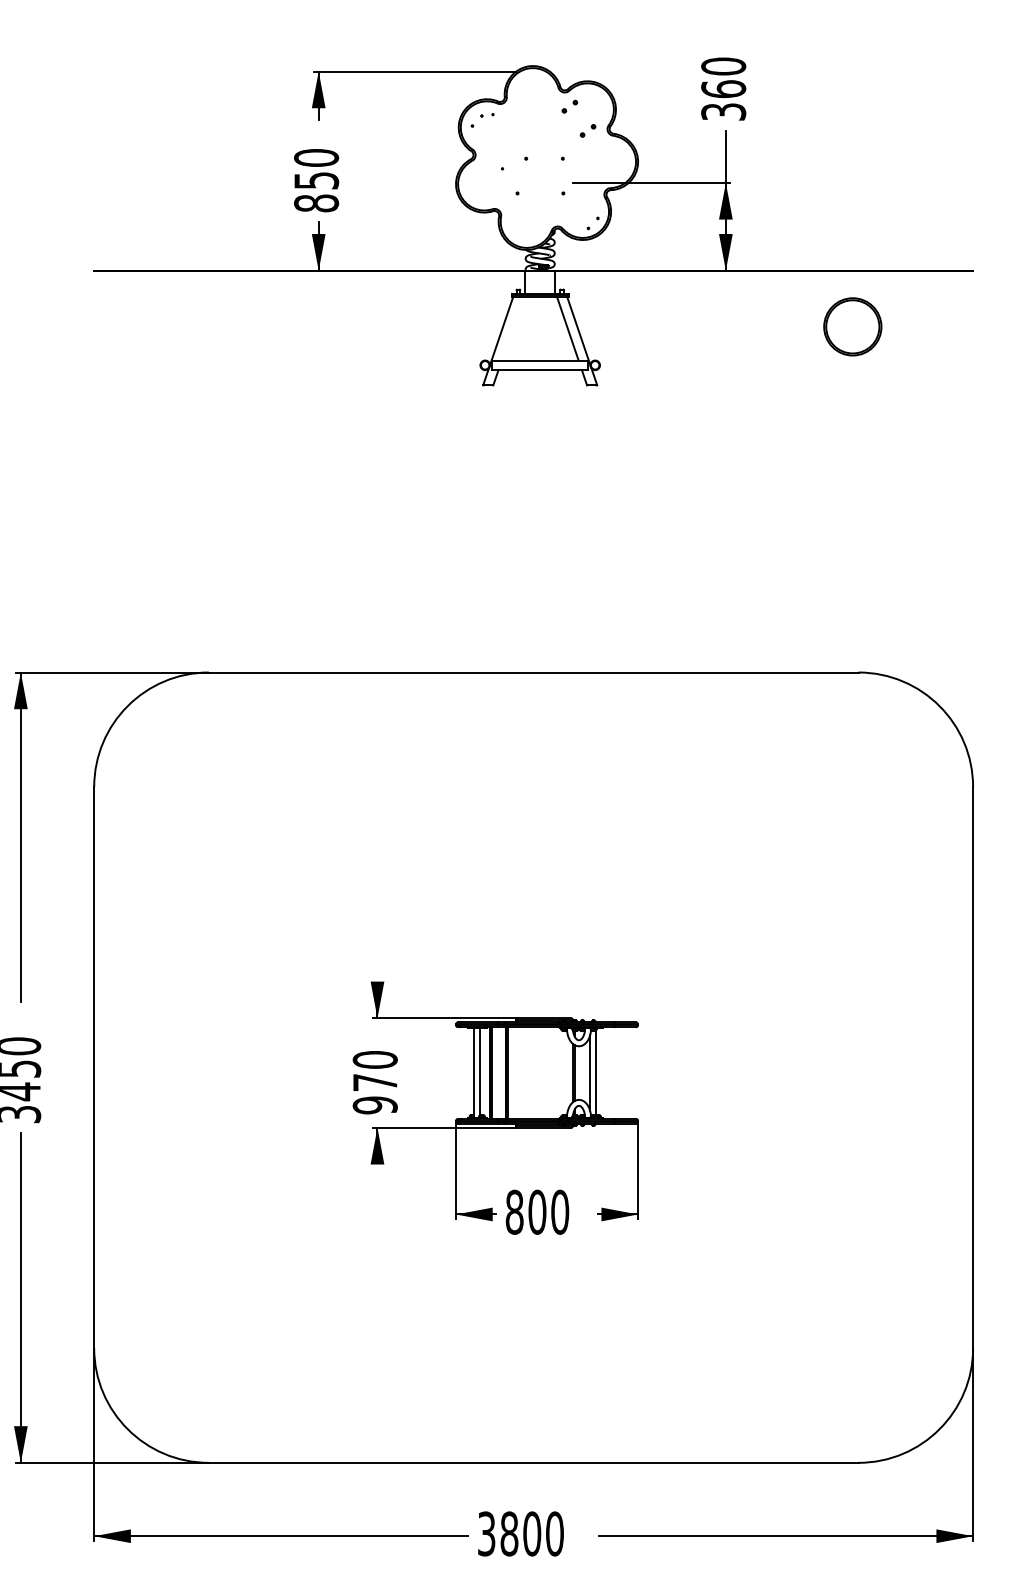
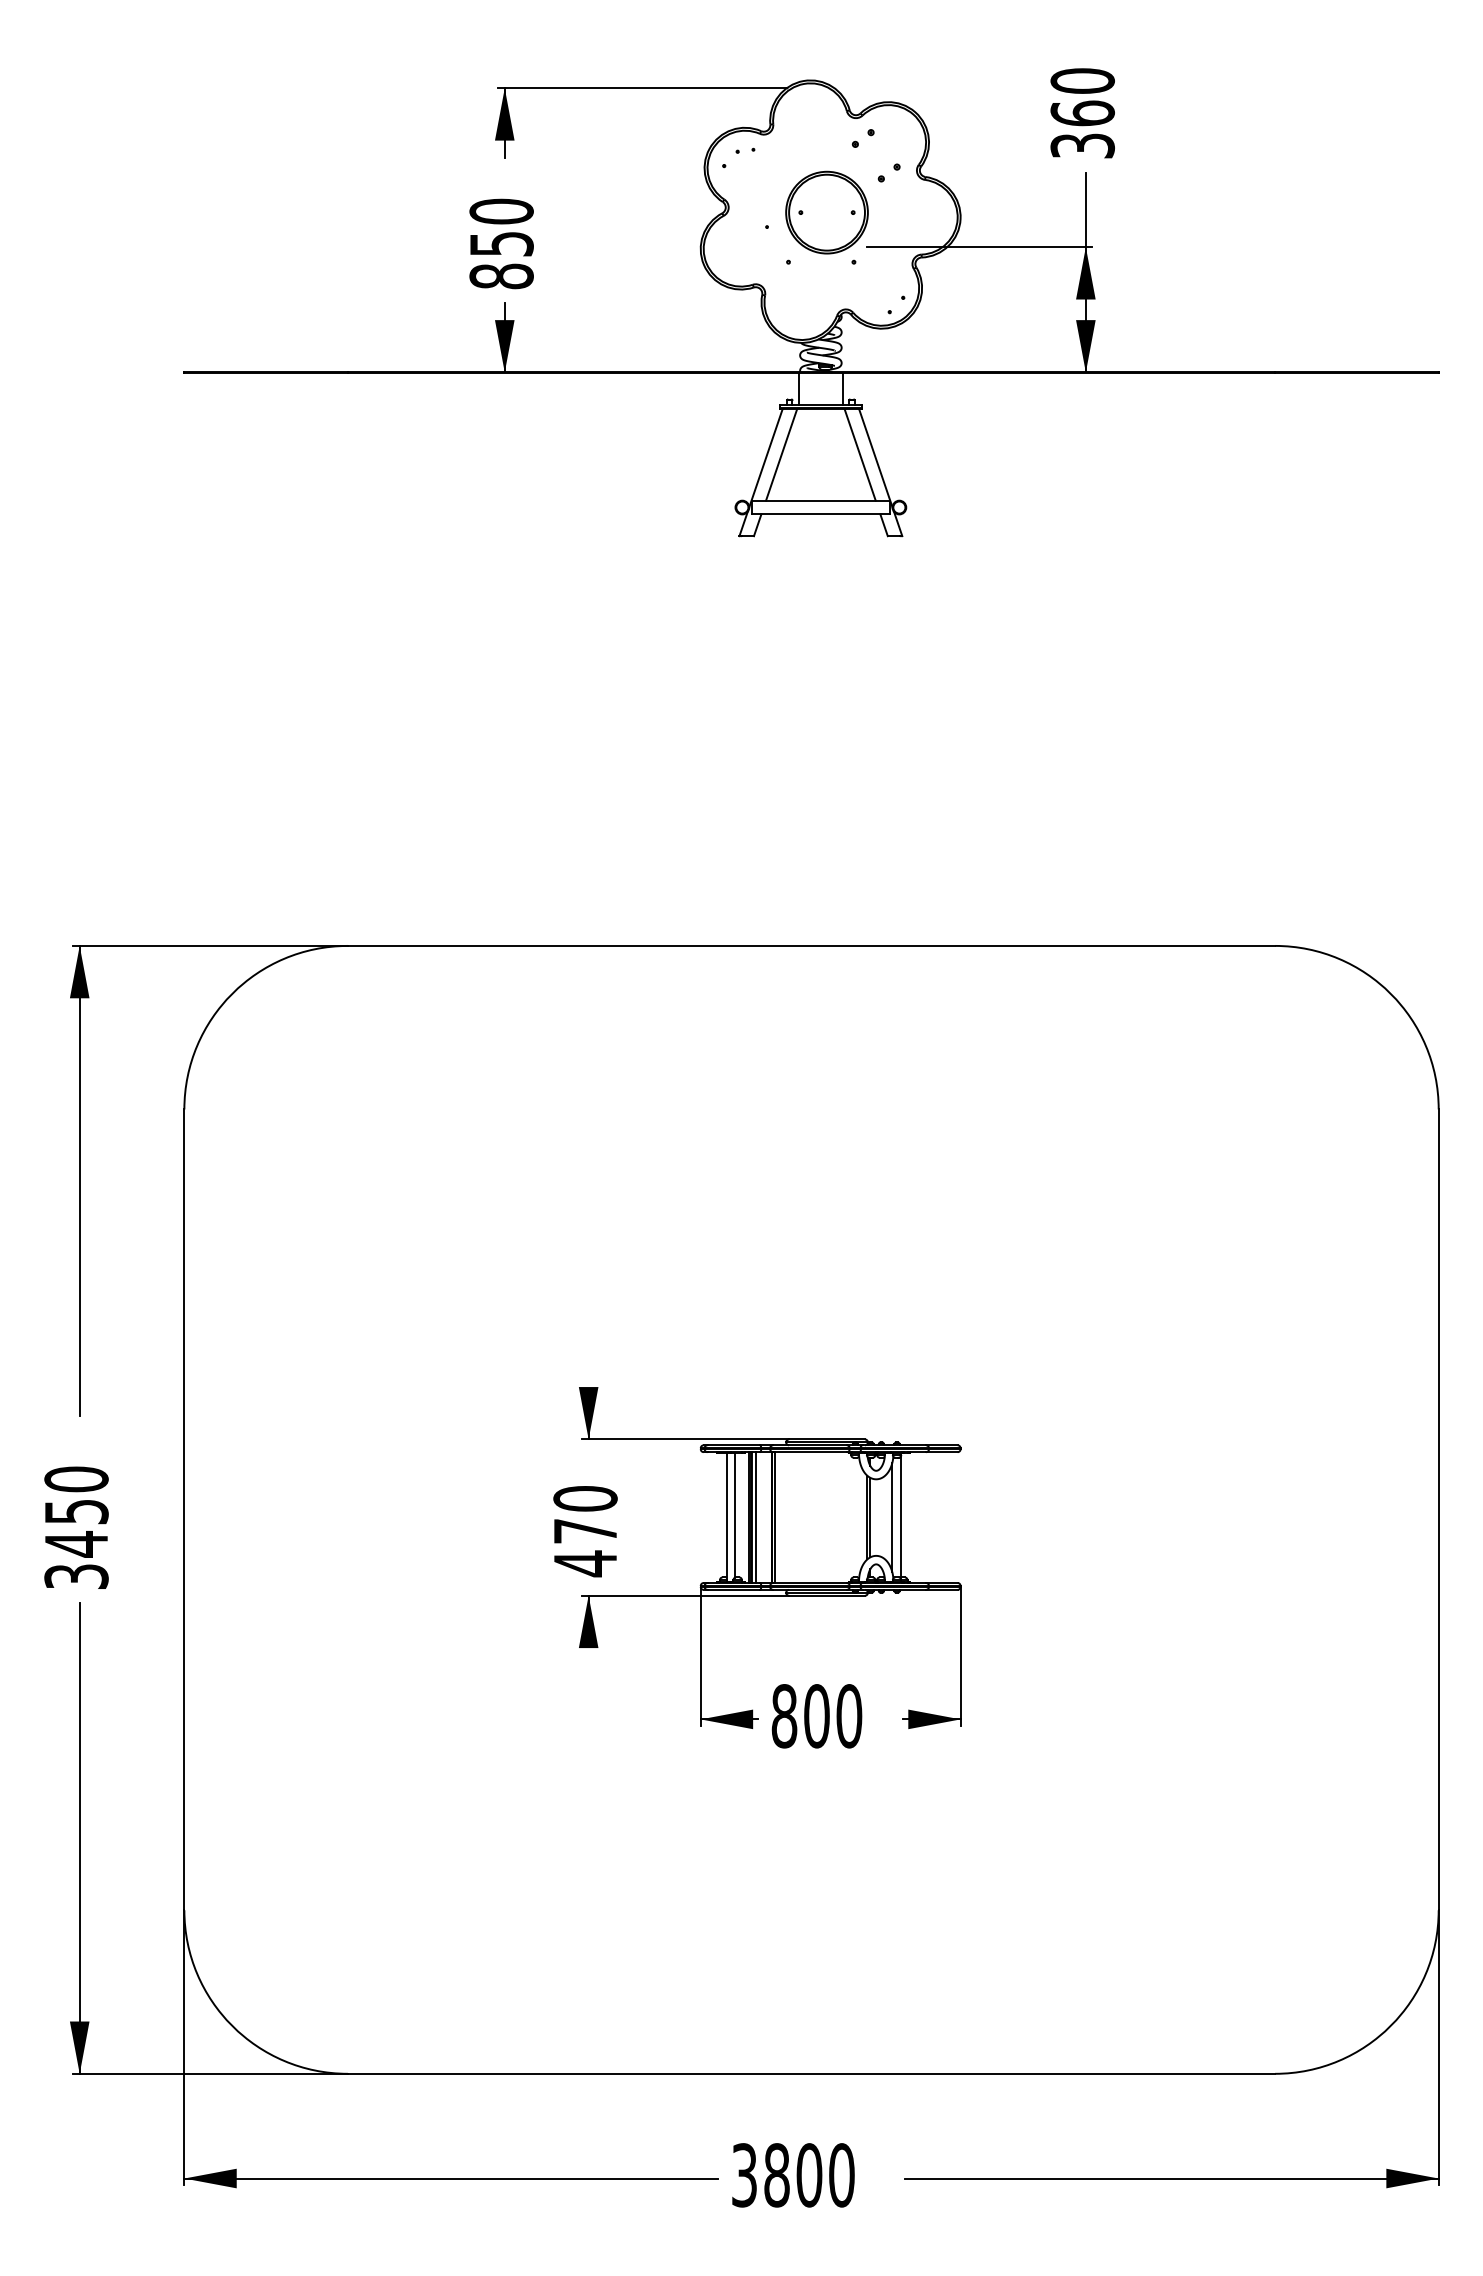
part: (852, 326) -> (826, 212), moved
line: (512, 328) -> (781, 454), added
line: (494, 1073) -> (755, 1517), added
text: (375, 1105) -> (585, 1563), 970 -> 470

